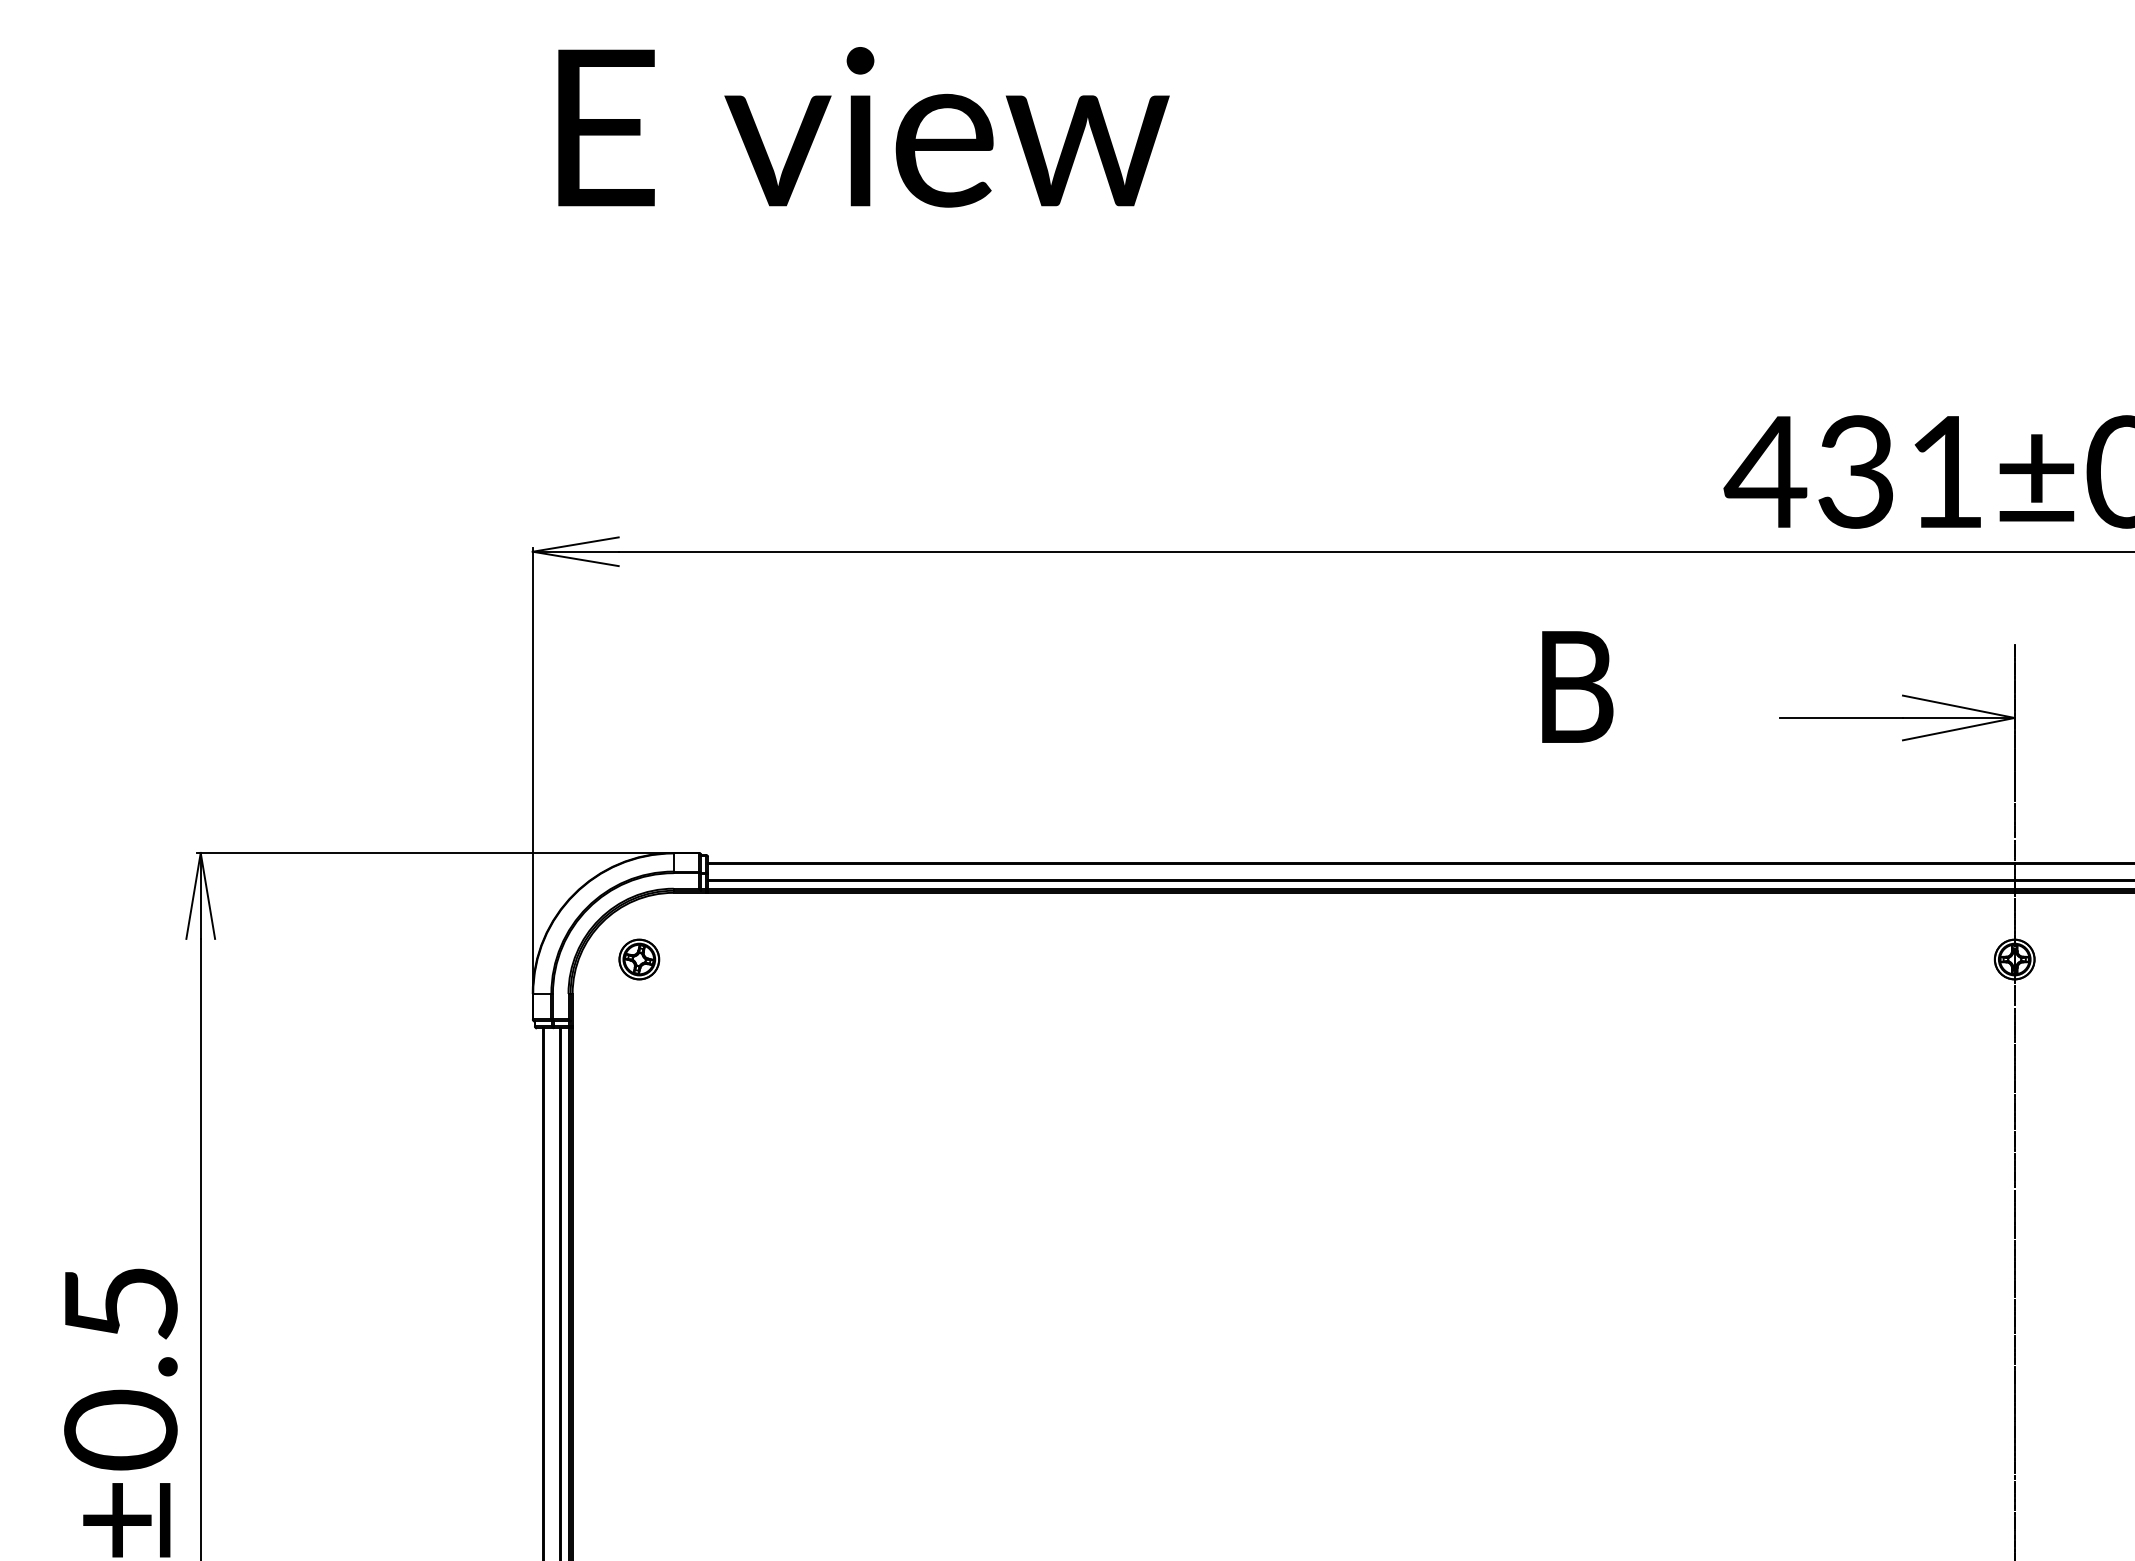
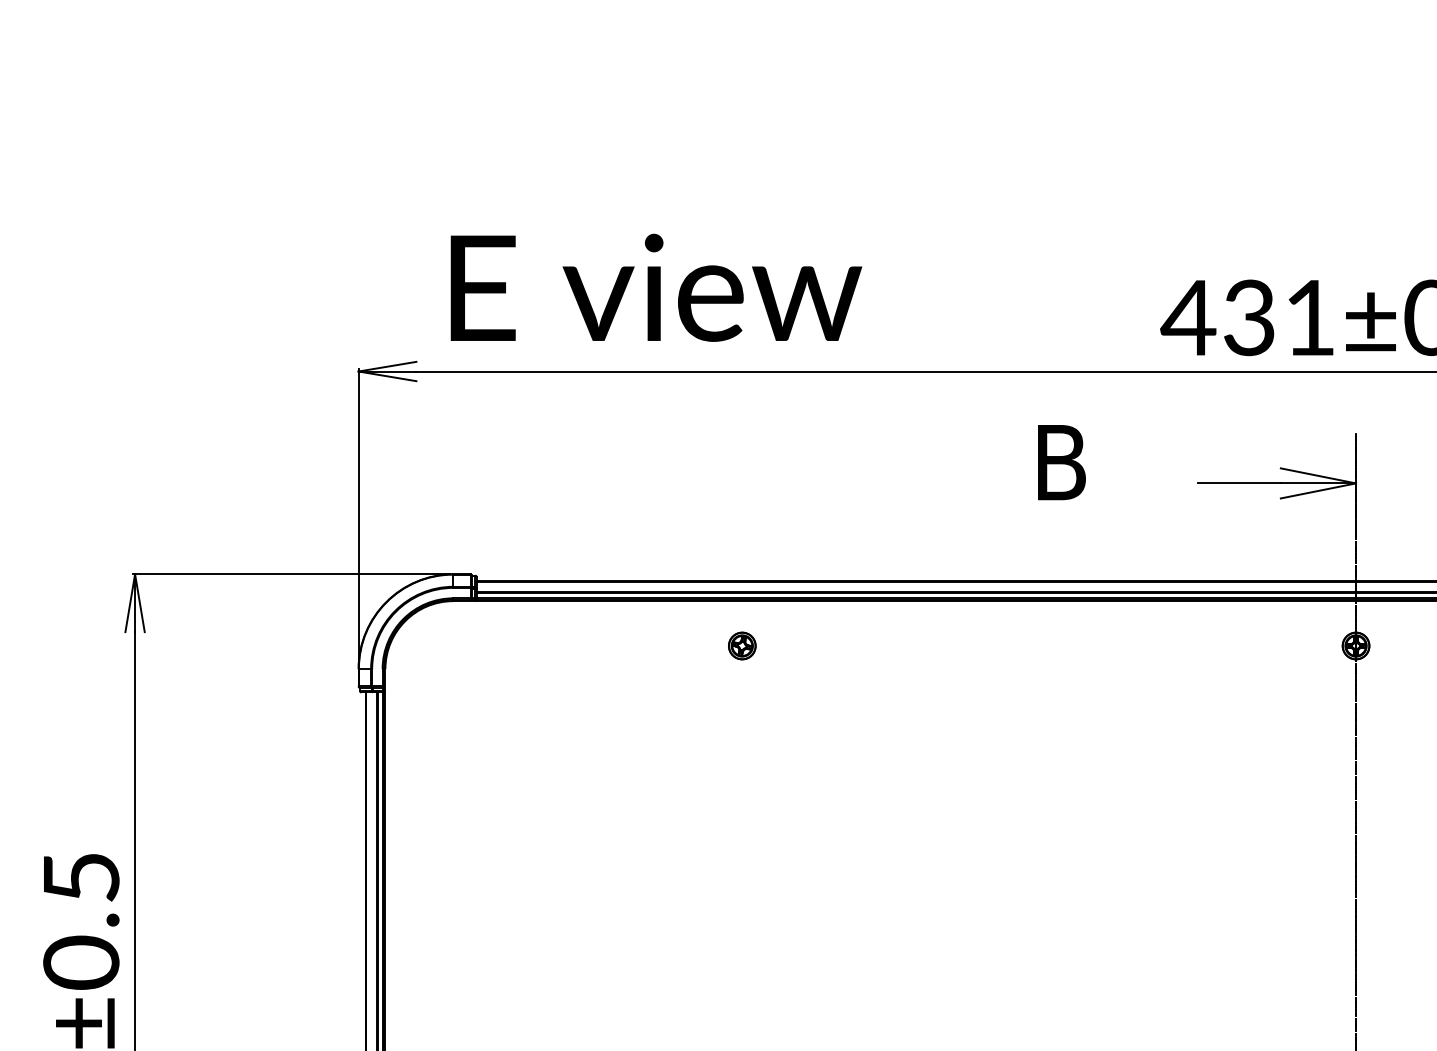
text: (863, 126) -> (656, 287), moved
part: (639, 958) -> (742, 645), moved

